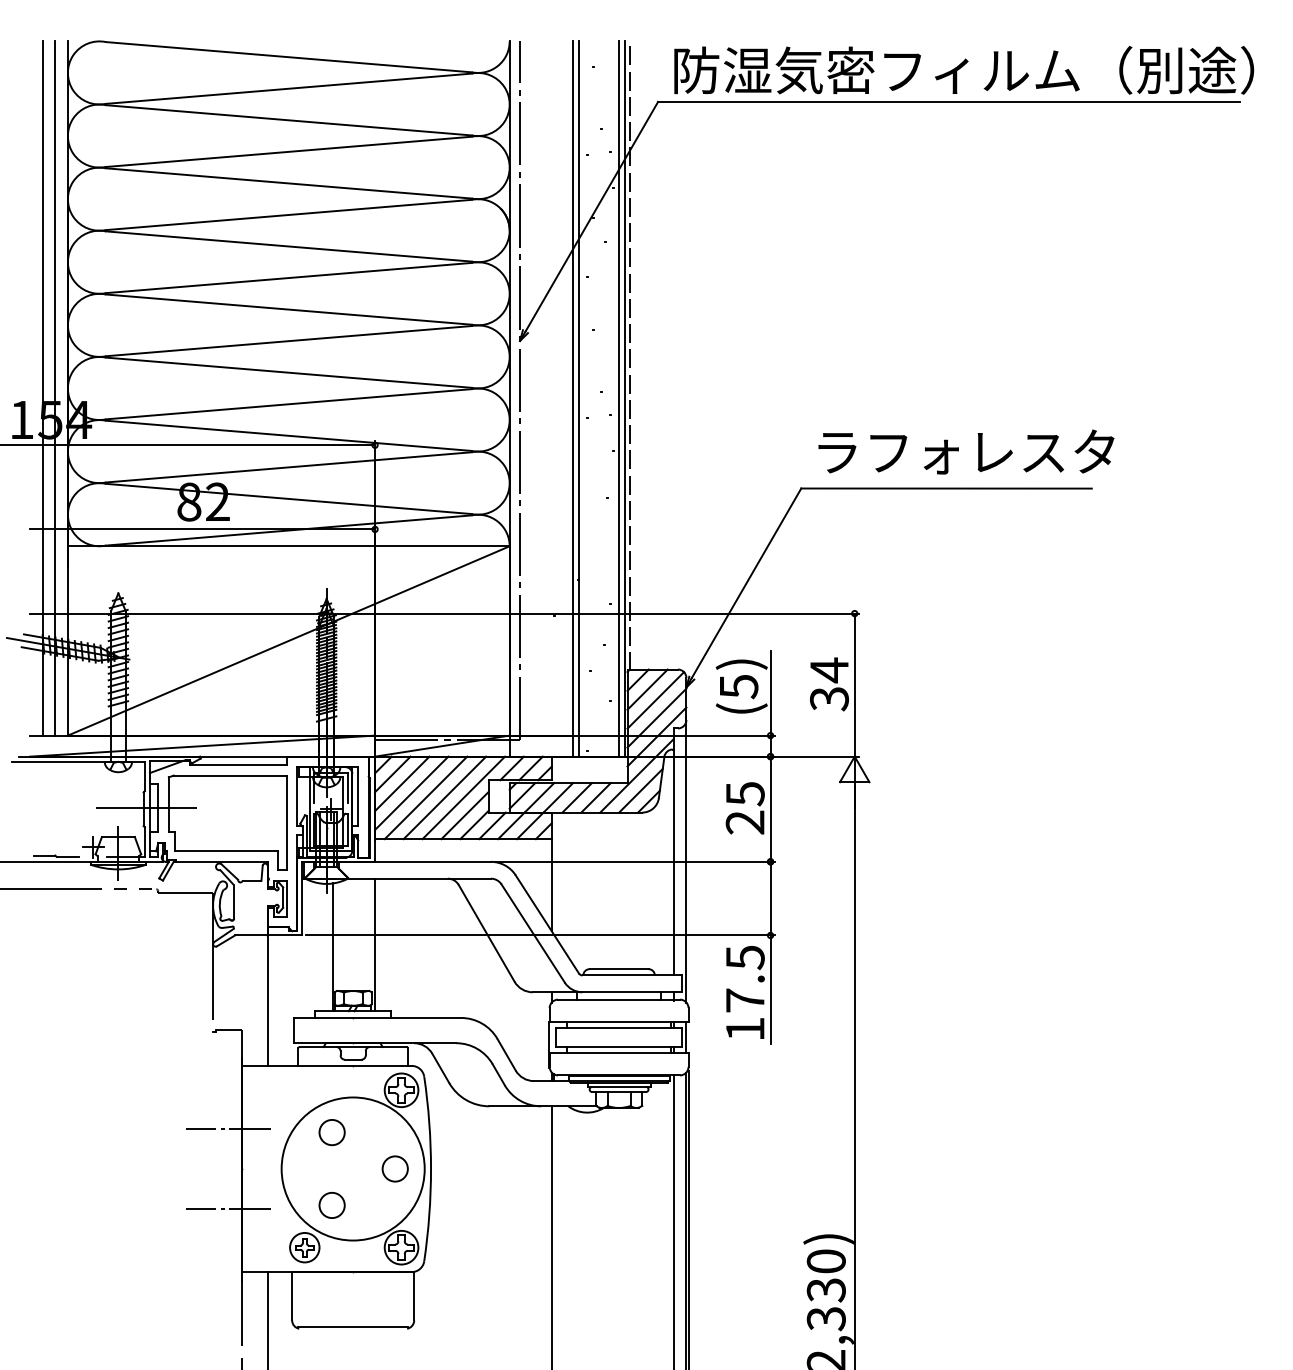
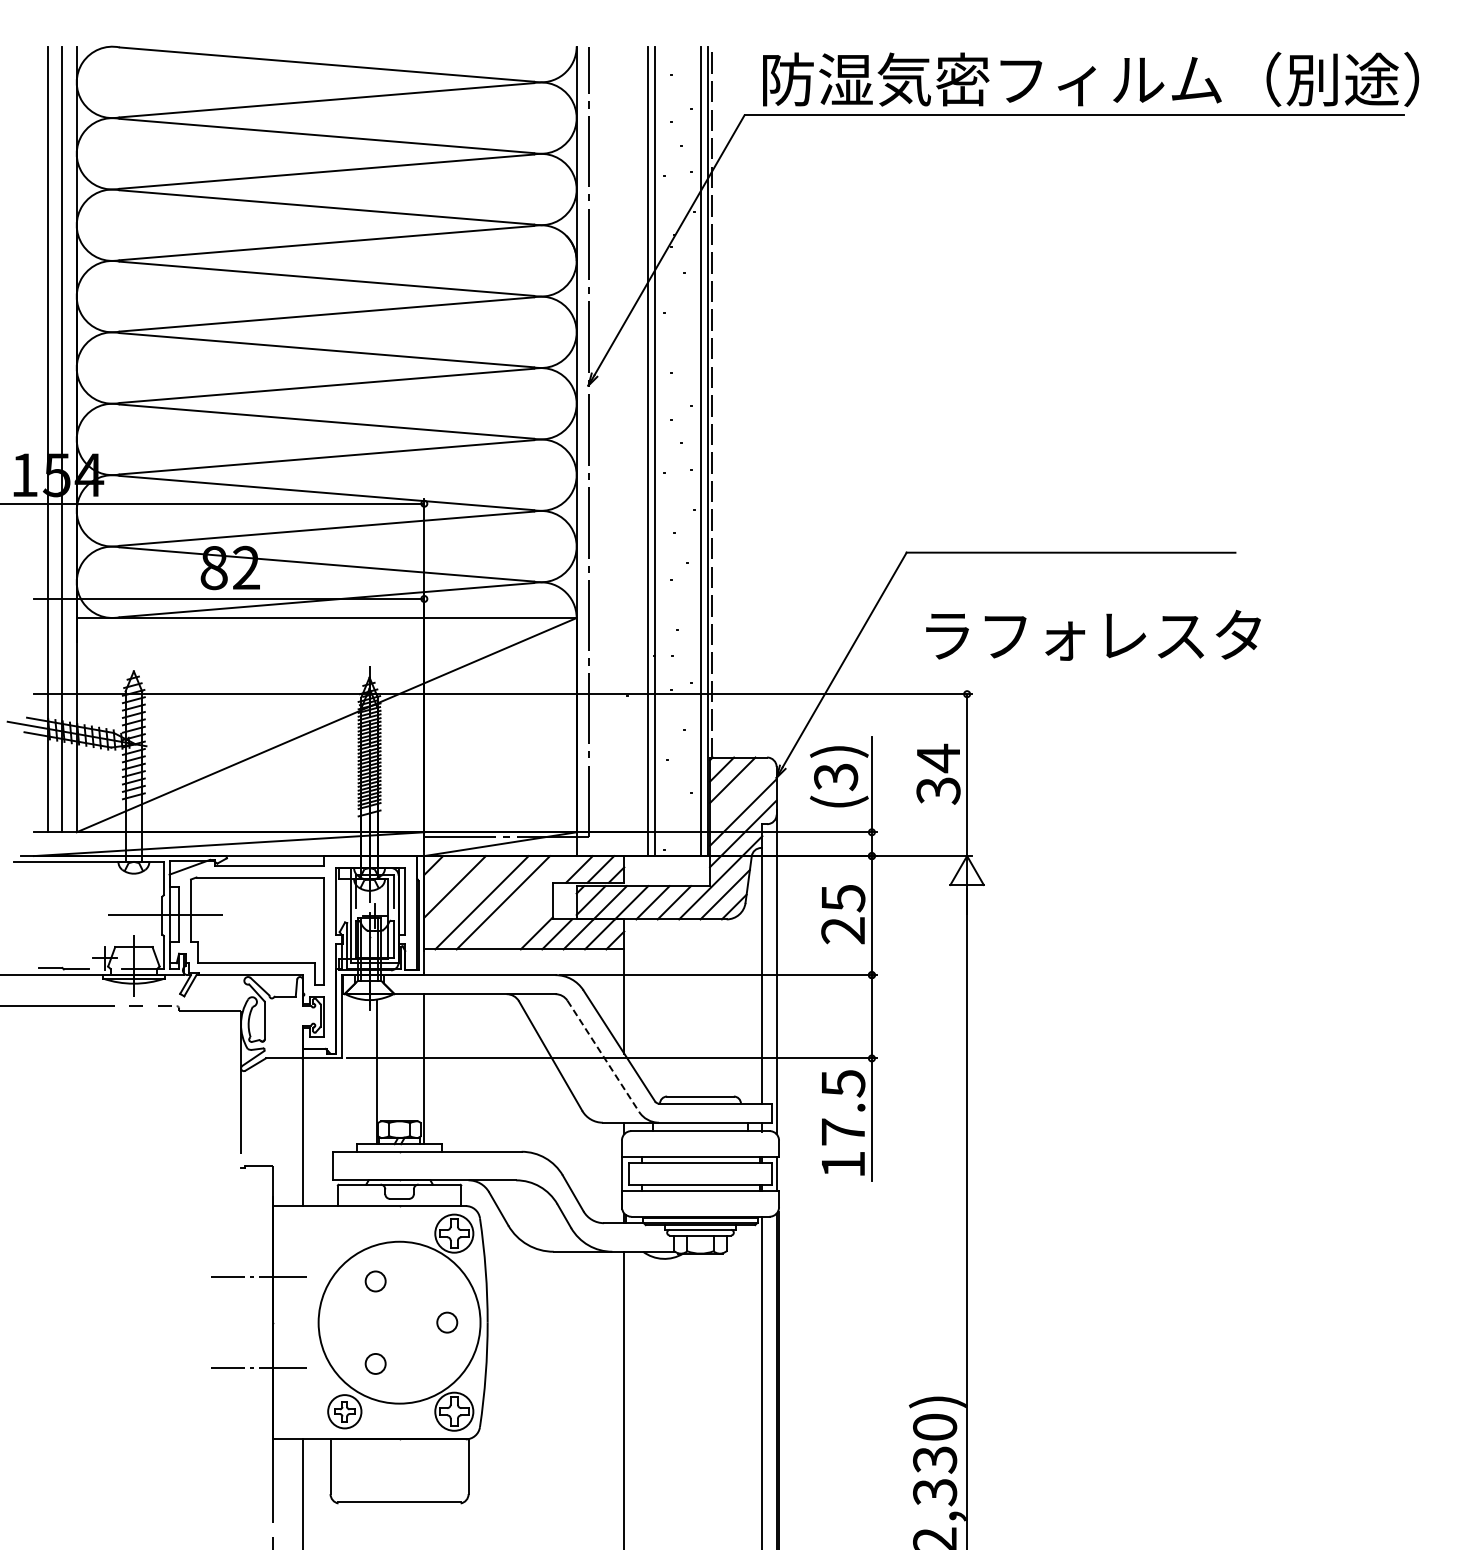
text: (966, 451) -> (1093, 634), moved
text: (738, 687) -> (835, 777), (5) -> (3)
line: (656, 700) -> (742, 792), removed
line: (392, 774) -> (444, 876), removed
line: (411, 793) -> (465, 897), removed
line: (463, 797) -> (524, 902), removed
line: (464, 815) -> (525, 922), removed
line: (533, 933) -> (603, 1056), solid -> dashed
circle: (331, 1132) -> (375, 1281), size x0.7
circle: (395, 1168) -> (447, 1322), size x0.7
circle: (331, 1205) -> (375, 1363), size x0.7

